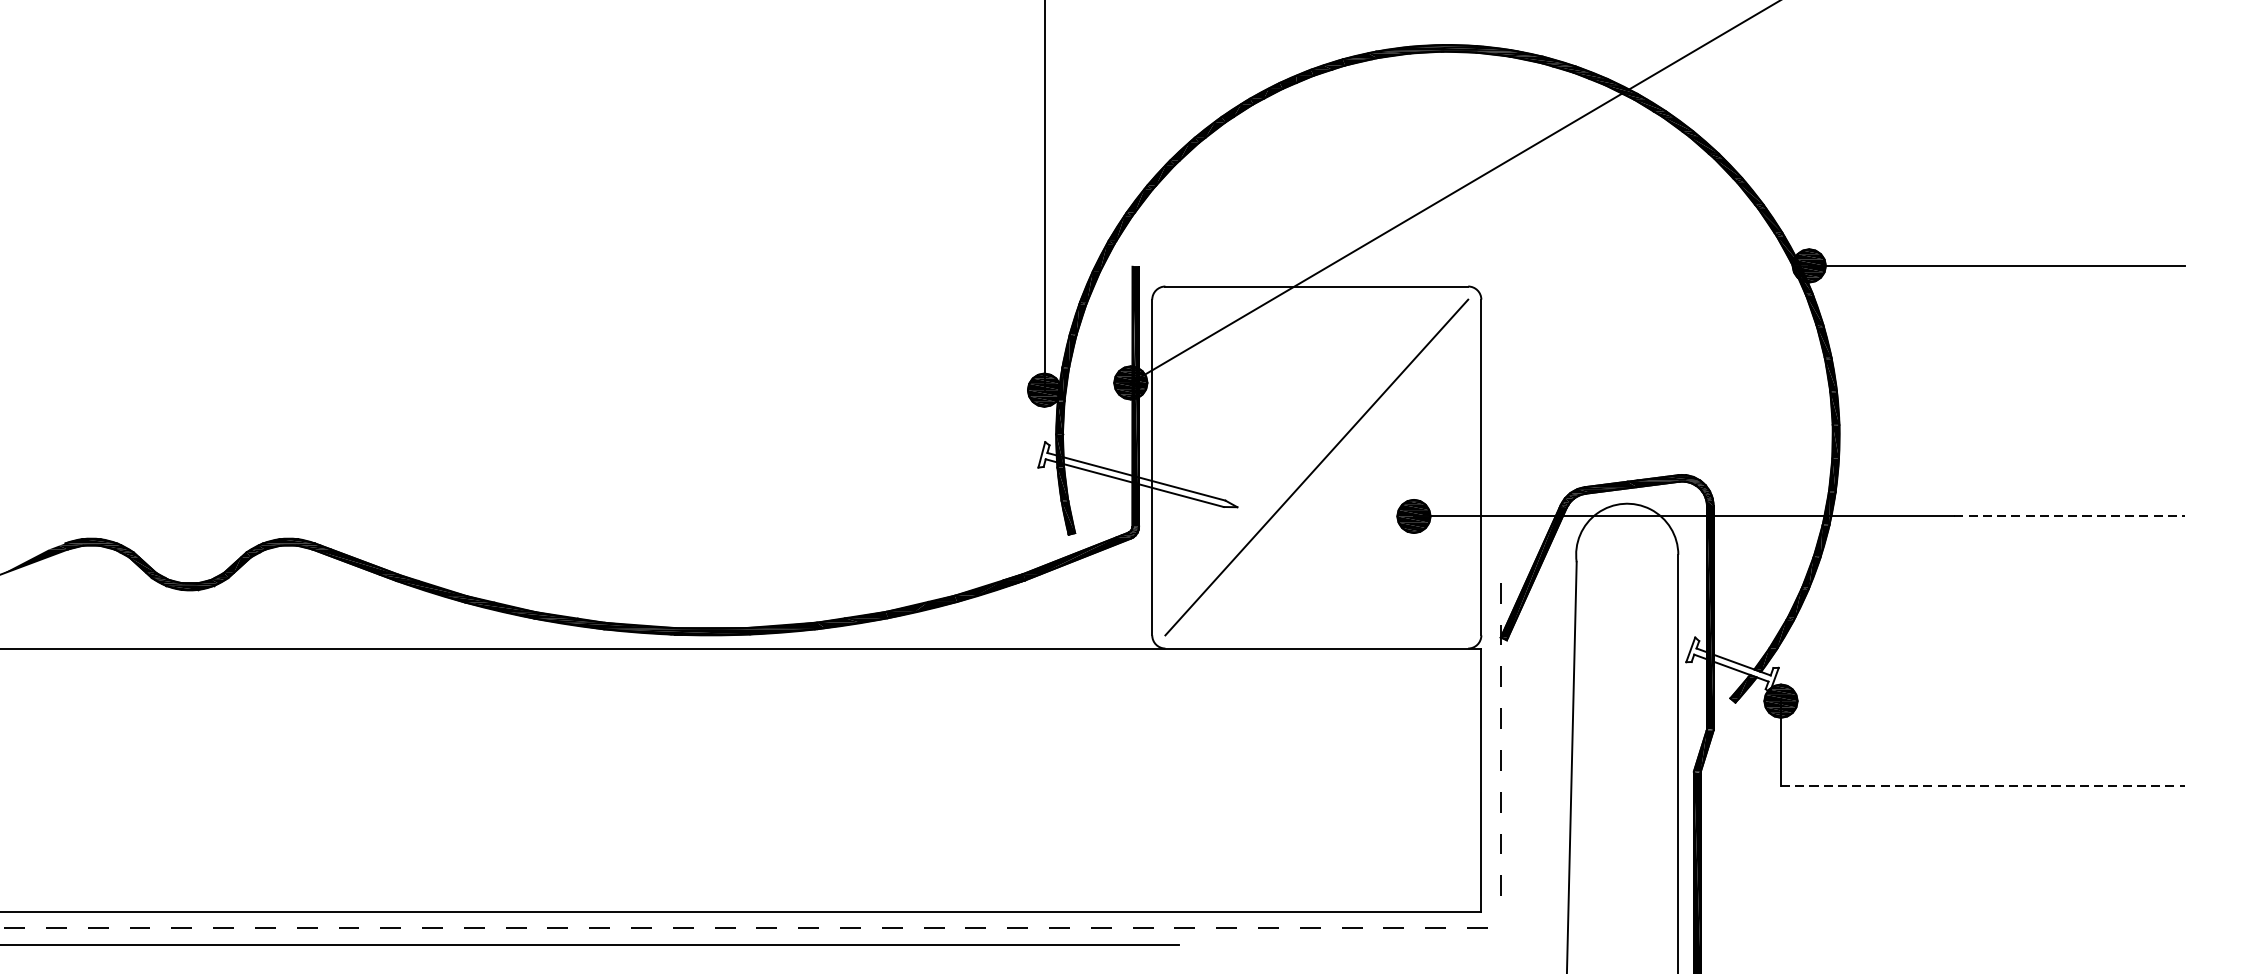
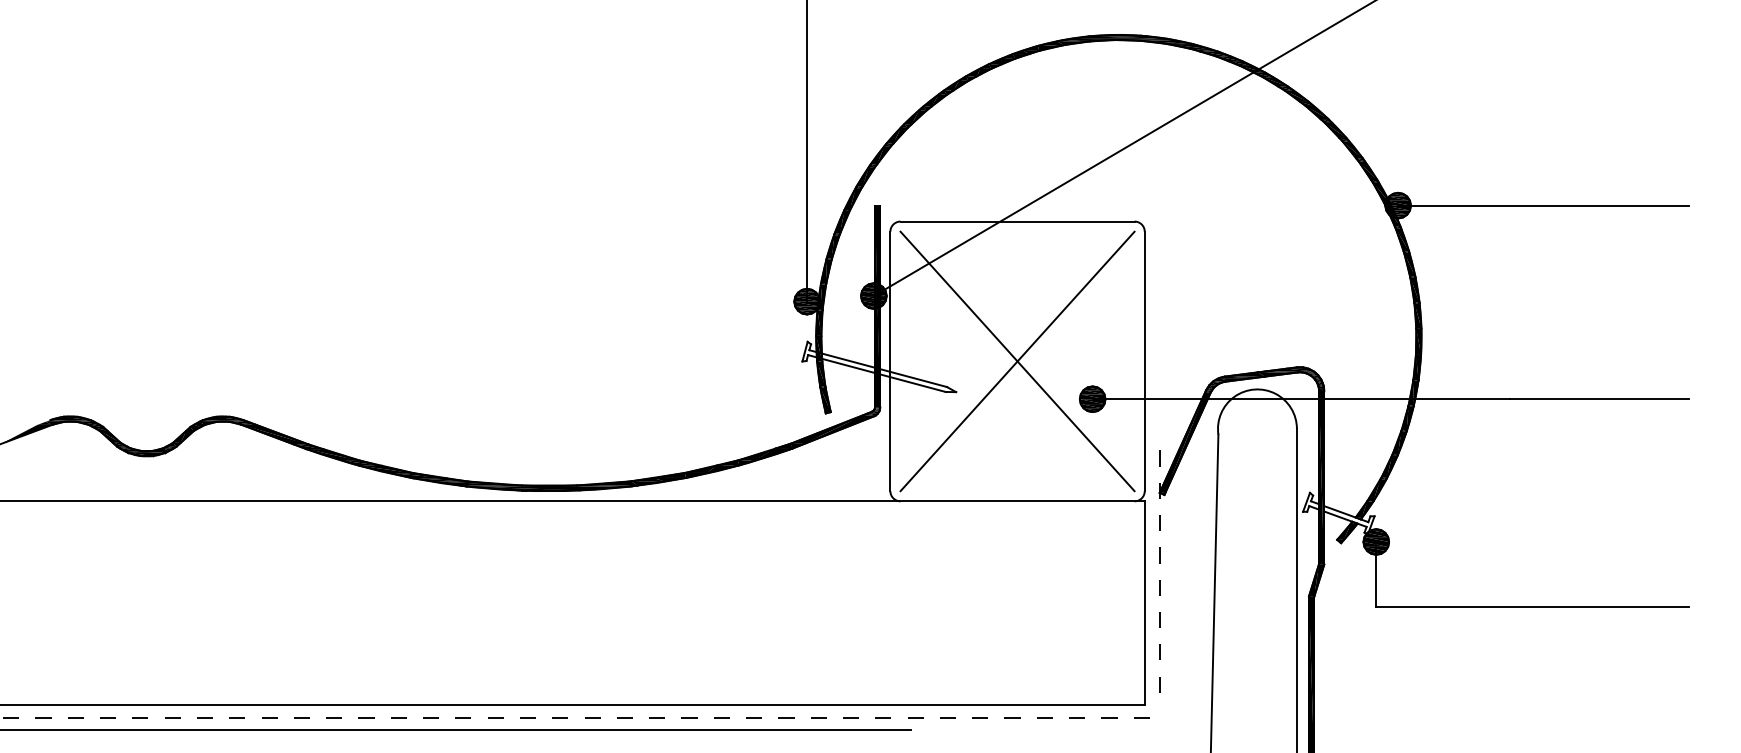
line: (1316, 467) -> (1017, 361), added
line: (2071, 516) -> (1600, 399), dashed -> solid
line: (1984, 785) -> (1533, 607), dashed -> solid

